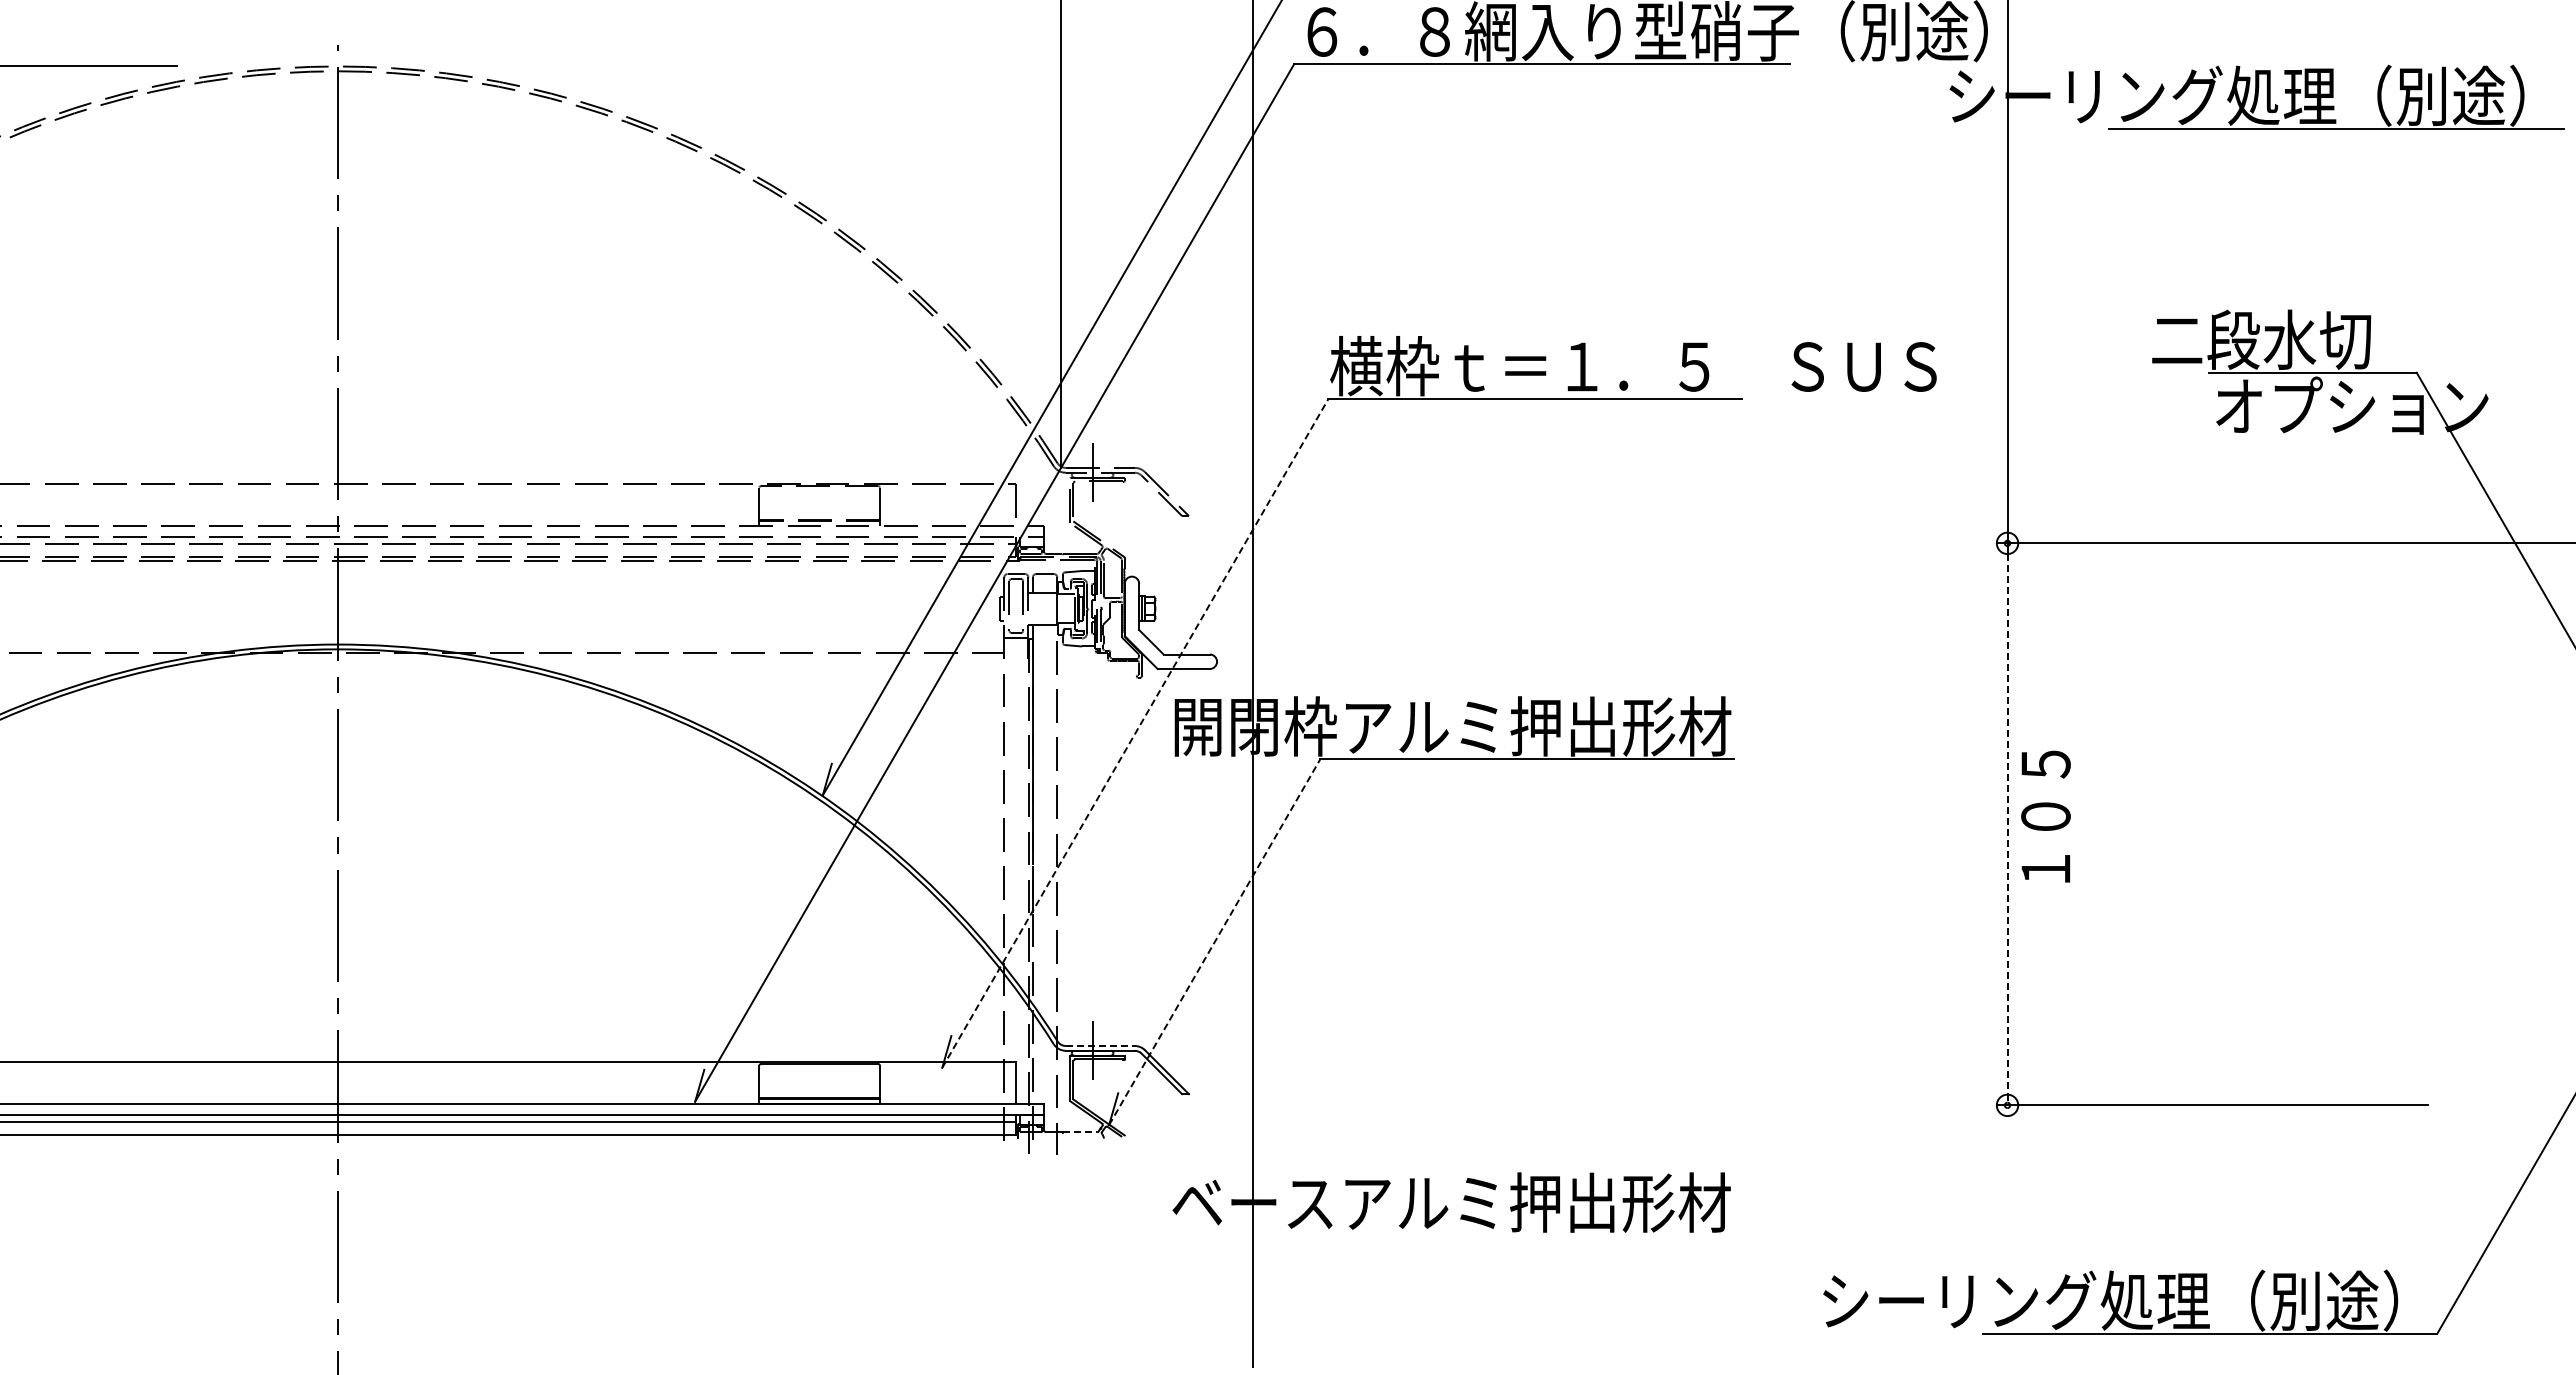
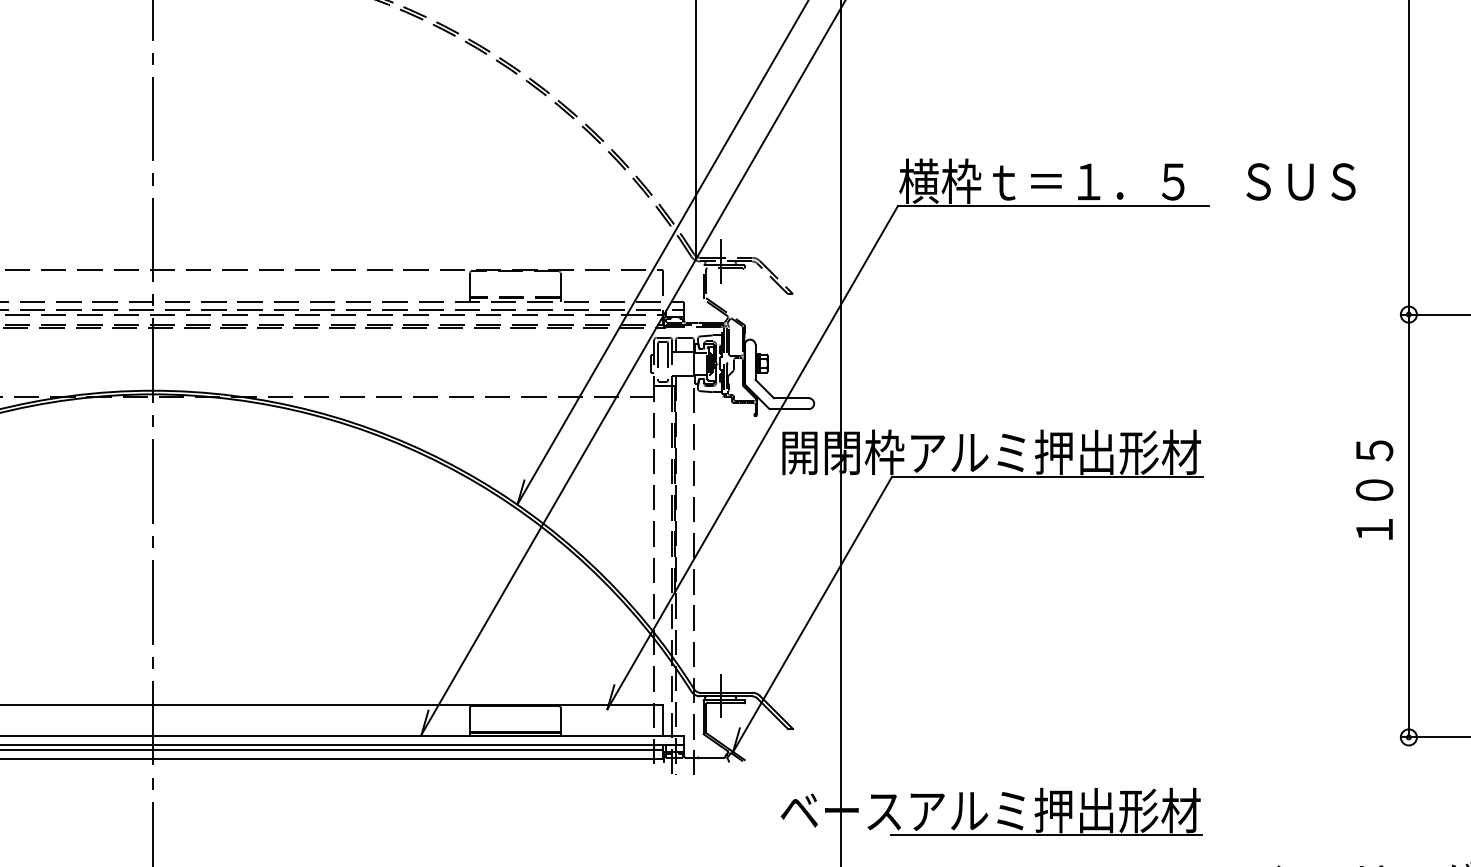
line: (1135, 733) -> (752, 457), dashed -> solid
text: (2045, 816) -> (1374, 490), moved
line: (2007, 824) -> (1408, 526), dashed -> solid
line: (1214, 941) -> (812, 614), dashed -> solid
line: (1100, 1046) -> (726, 693), dashed -> solid
line: (1080, 1132) -> (711, 757), dashed -> solid
line: (1526, 1235) -> (1046, 835), added

